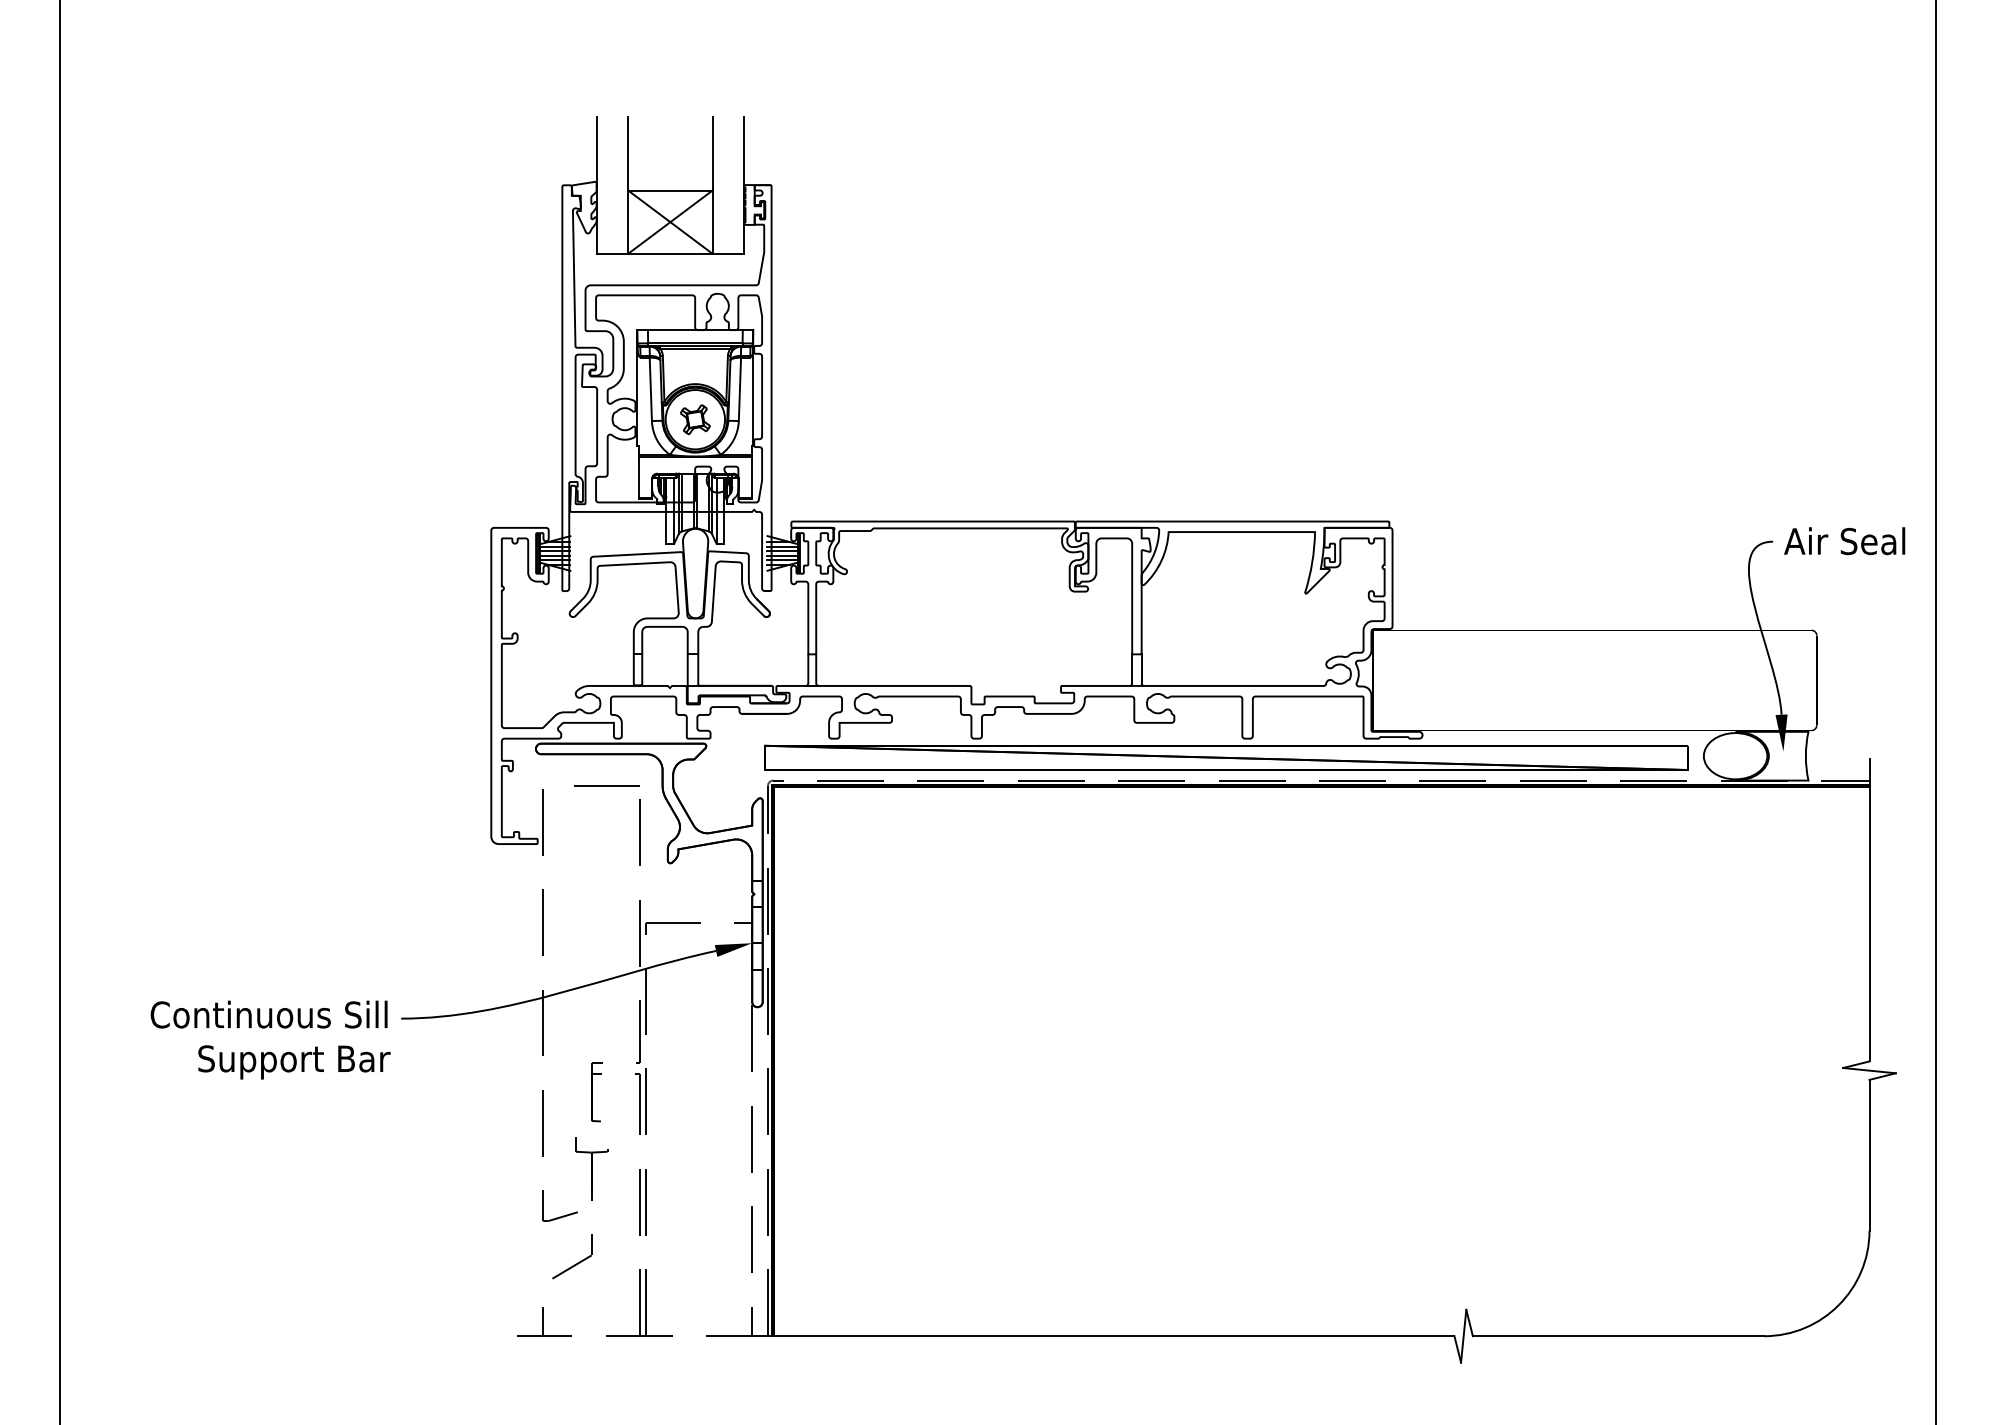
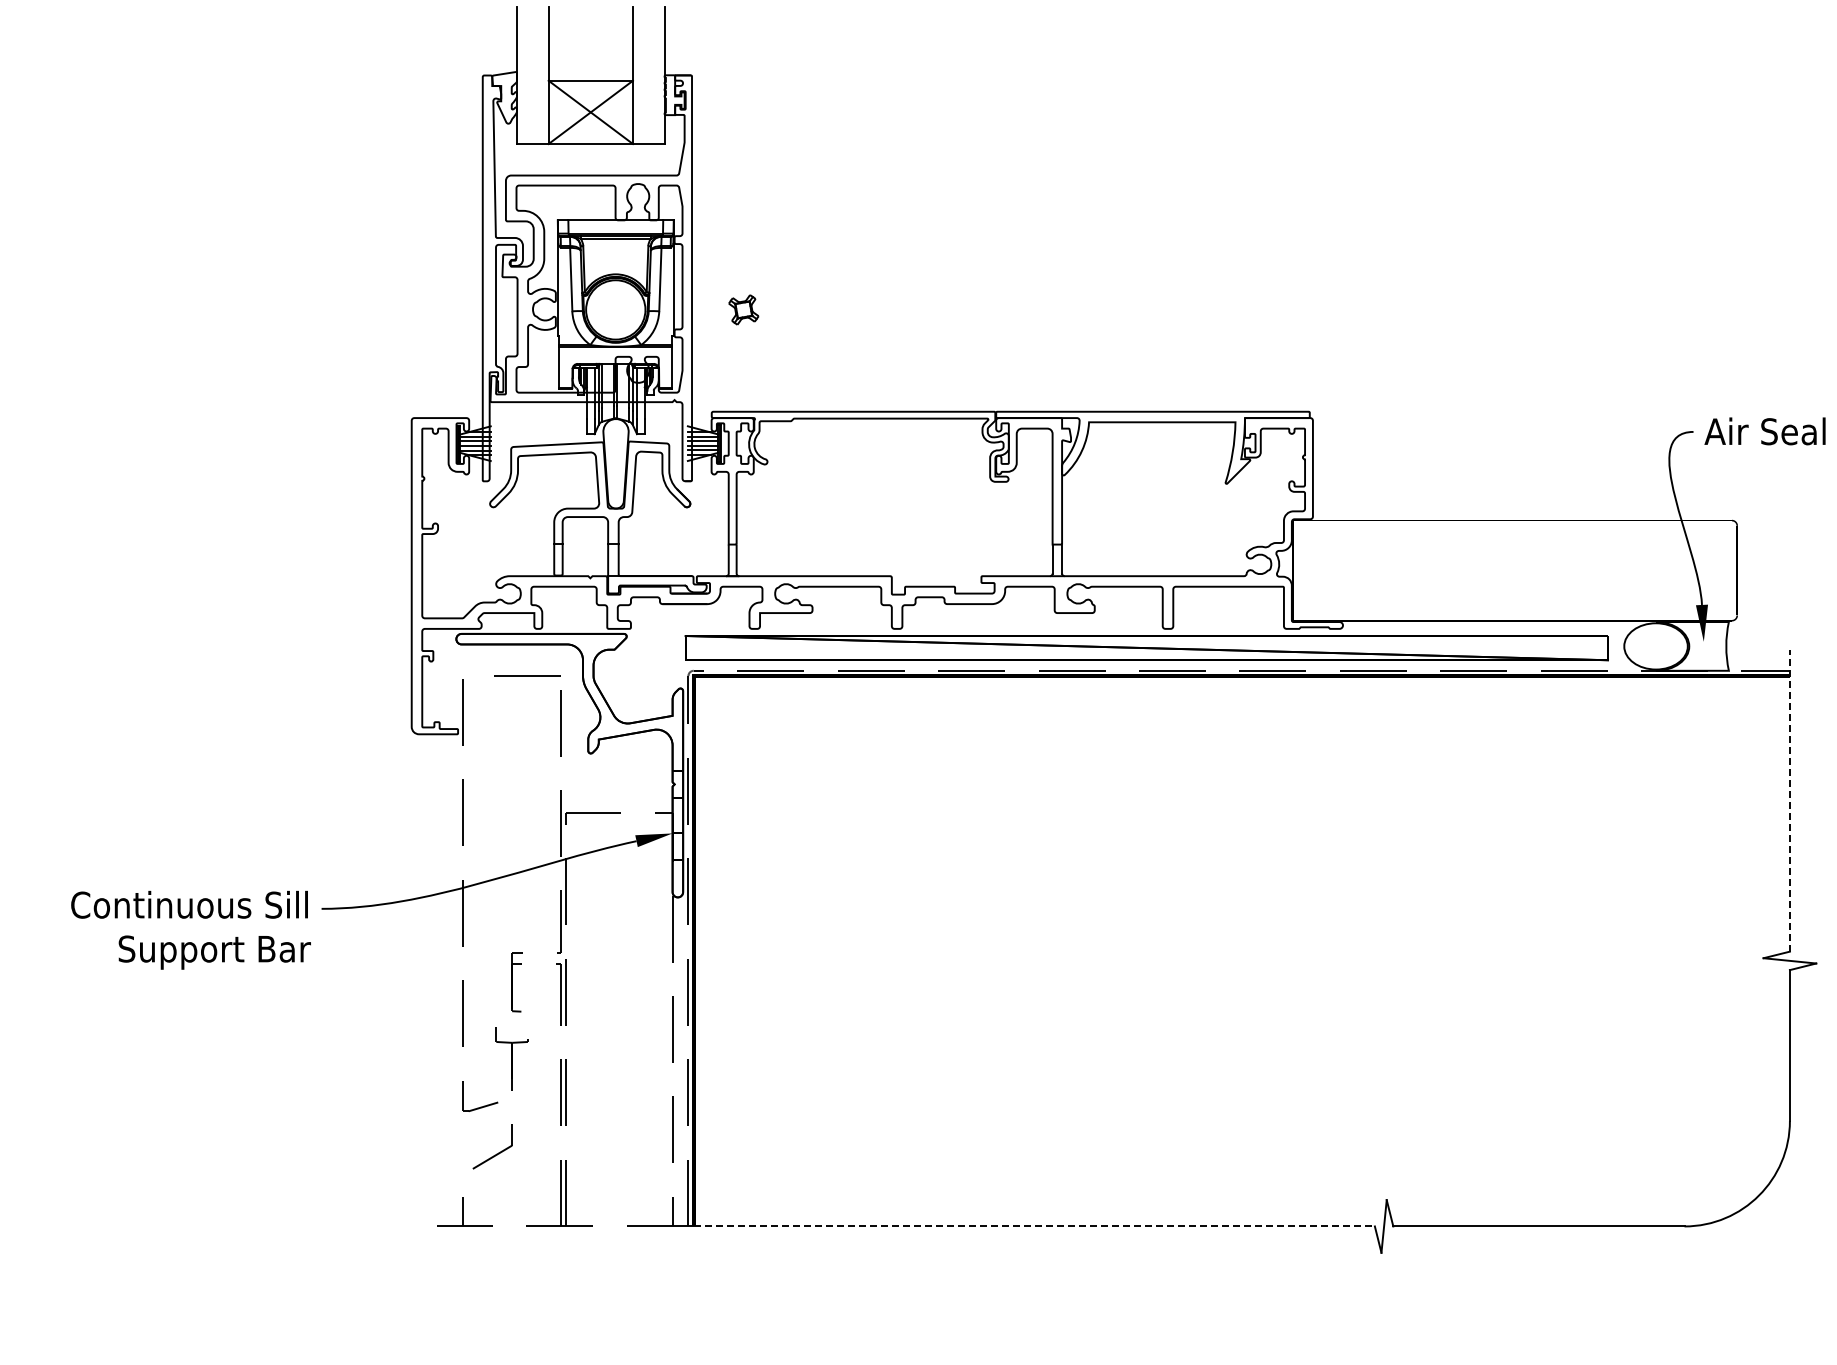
part: (695, 419) -> (743, 309), moved
line: (1869, 910) -> (1789, 800), solid -> dashed
line: (1113, 1336) -> (1033, 1226), solid -> dashed

